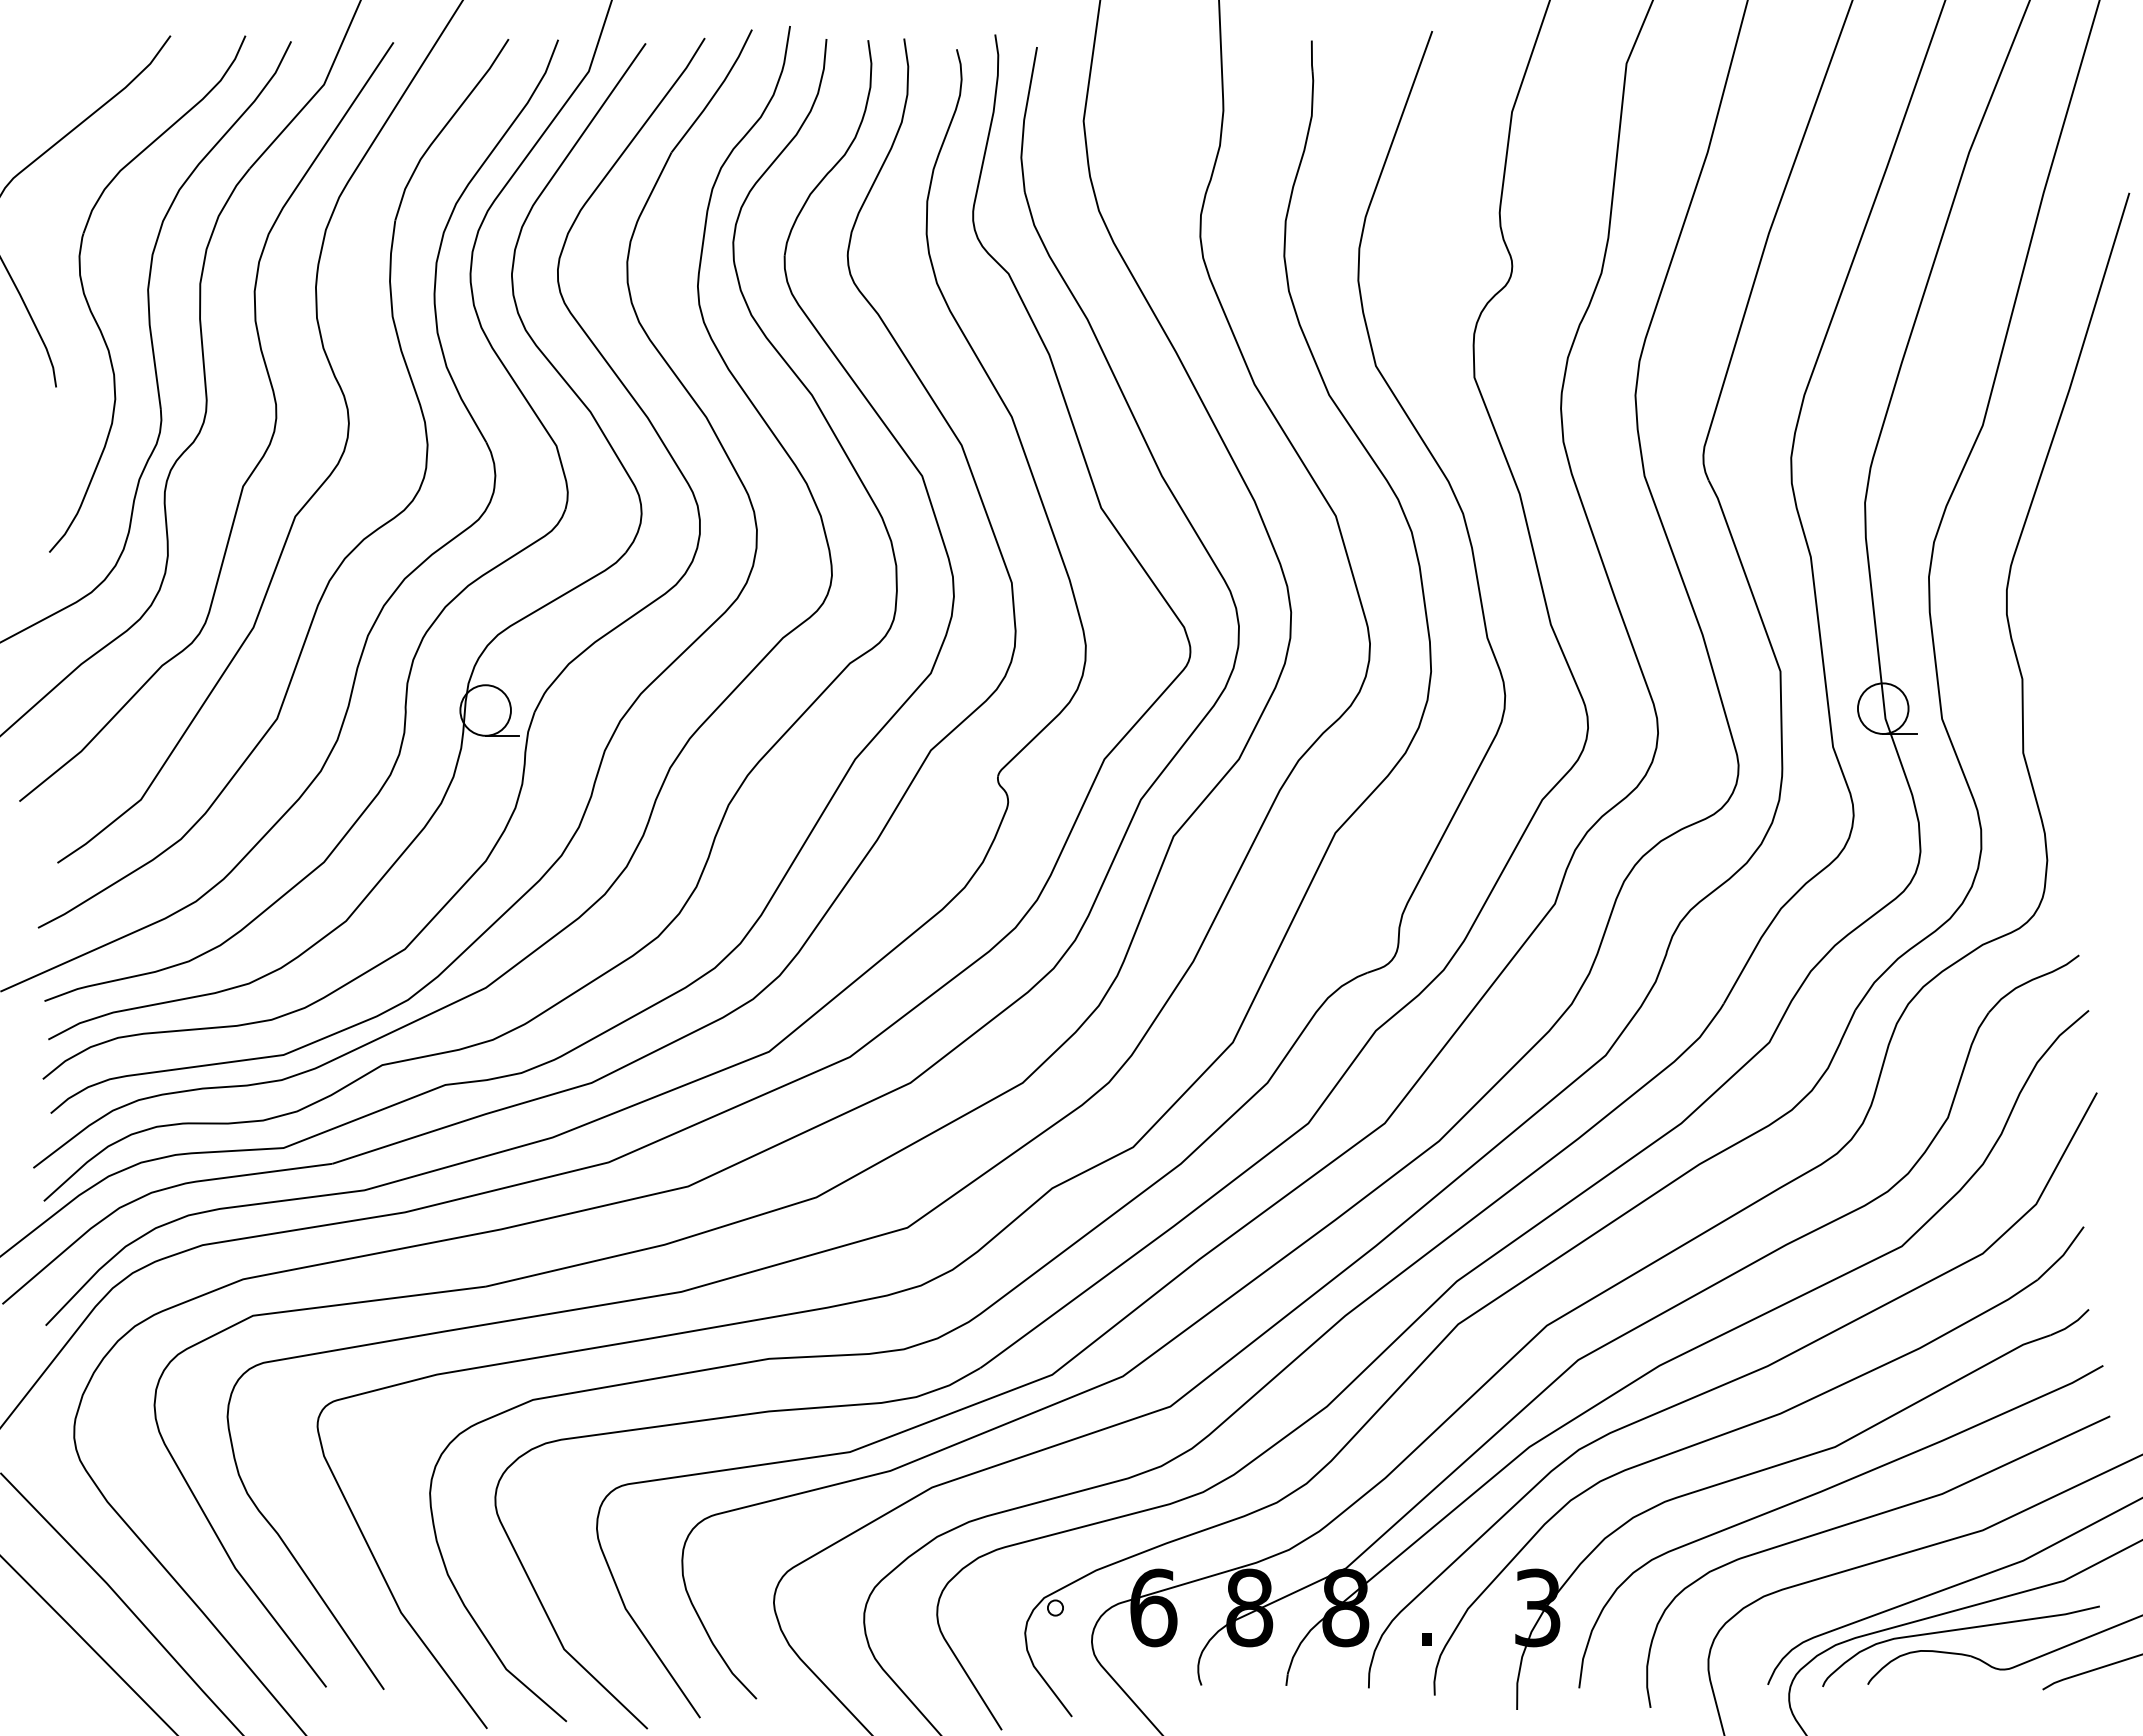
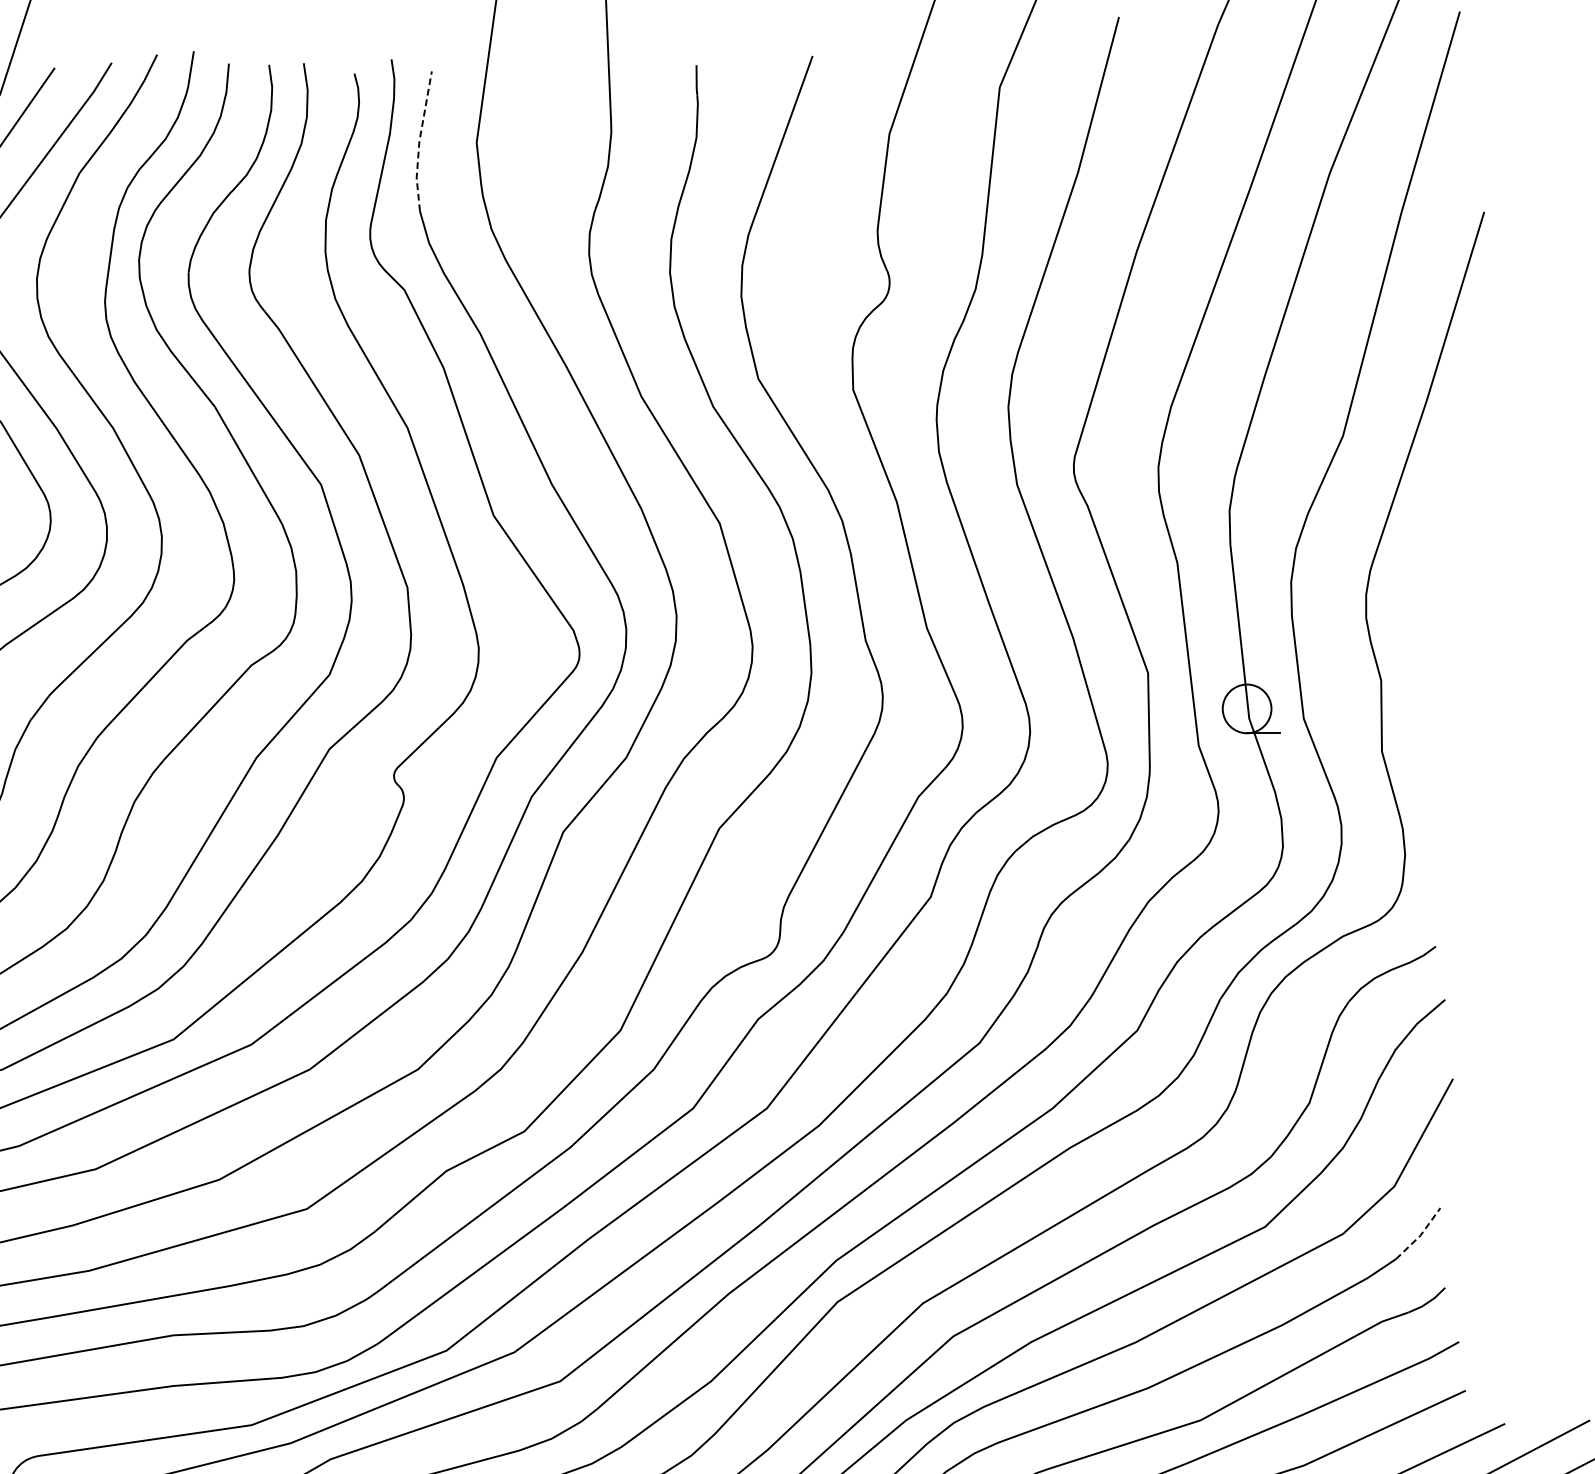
line: (1024, 120) -> (419, 142), solid -> dashed
line: (2063, 1255) -> (1420, 1235), solid -> dashed

